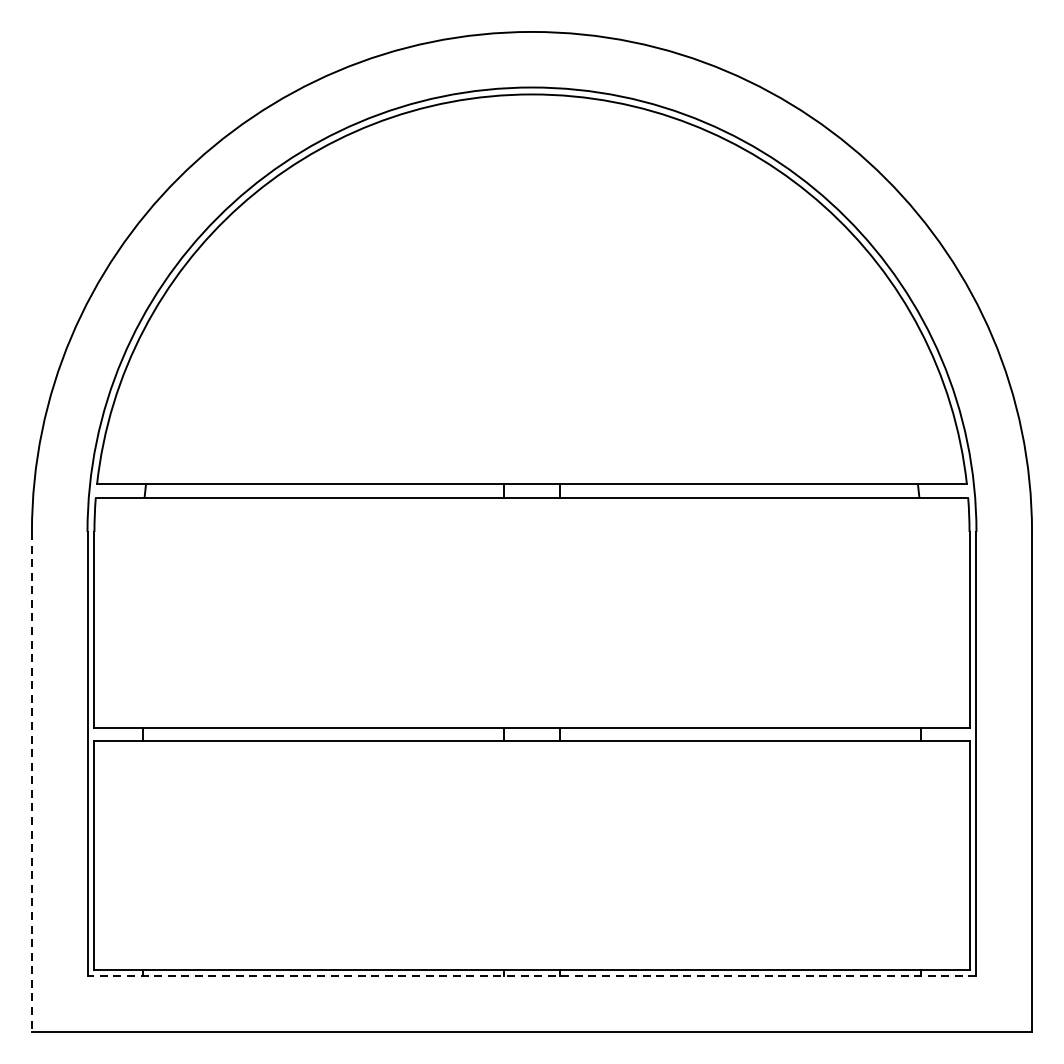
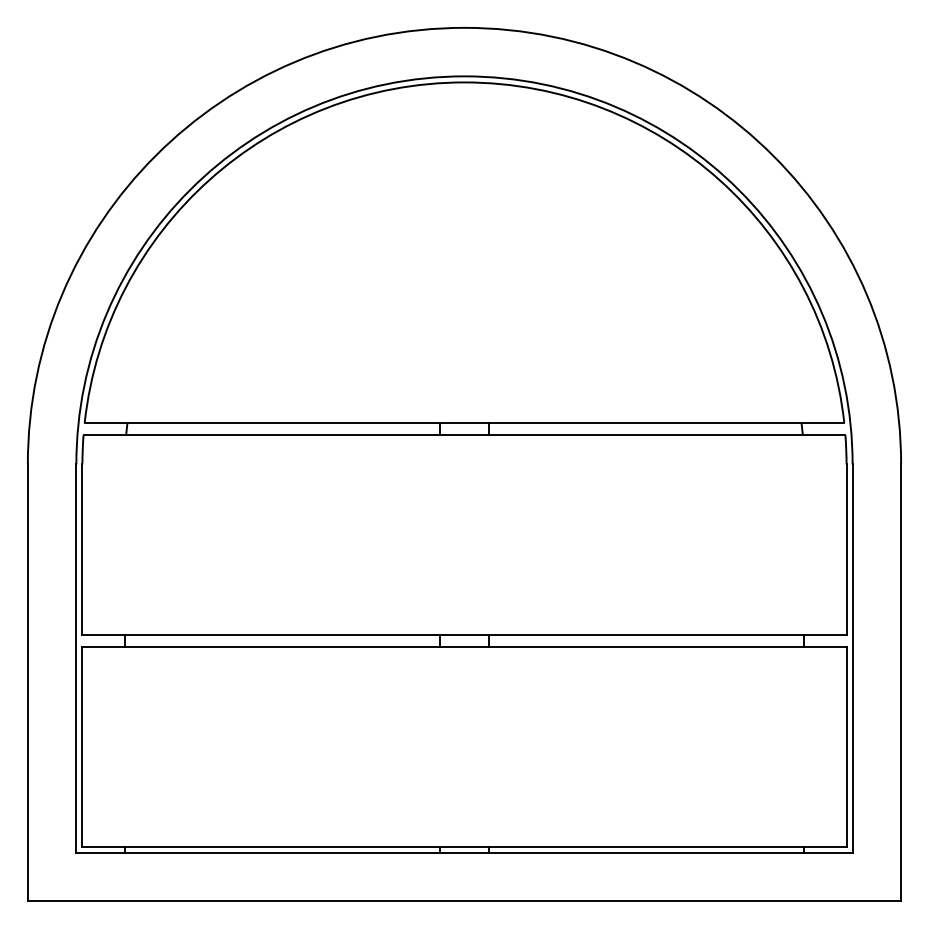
line: (31, 782) -> (27, 683), dashed -> solid
line: (530, 976) -> (463, 852), dashed -> solid

